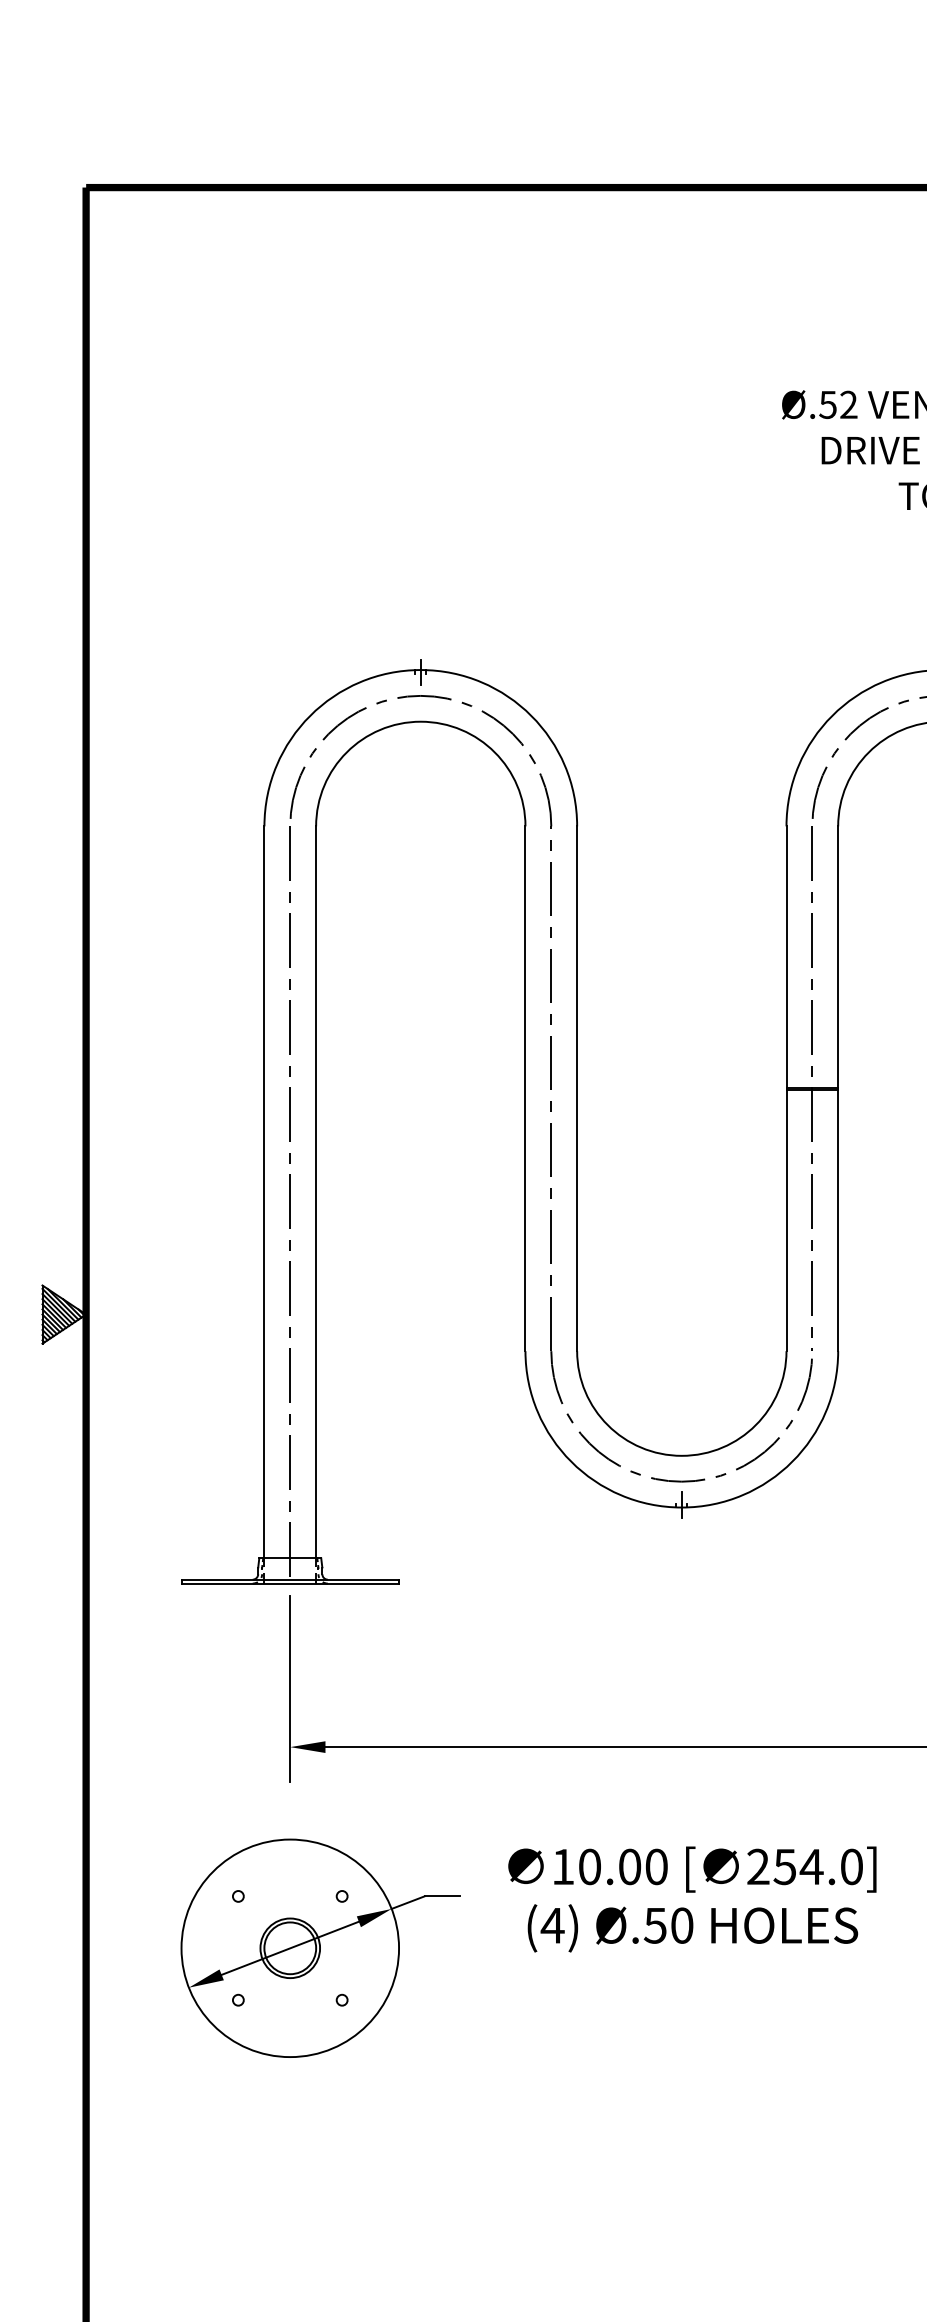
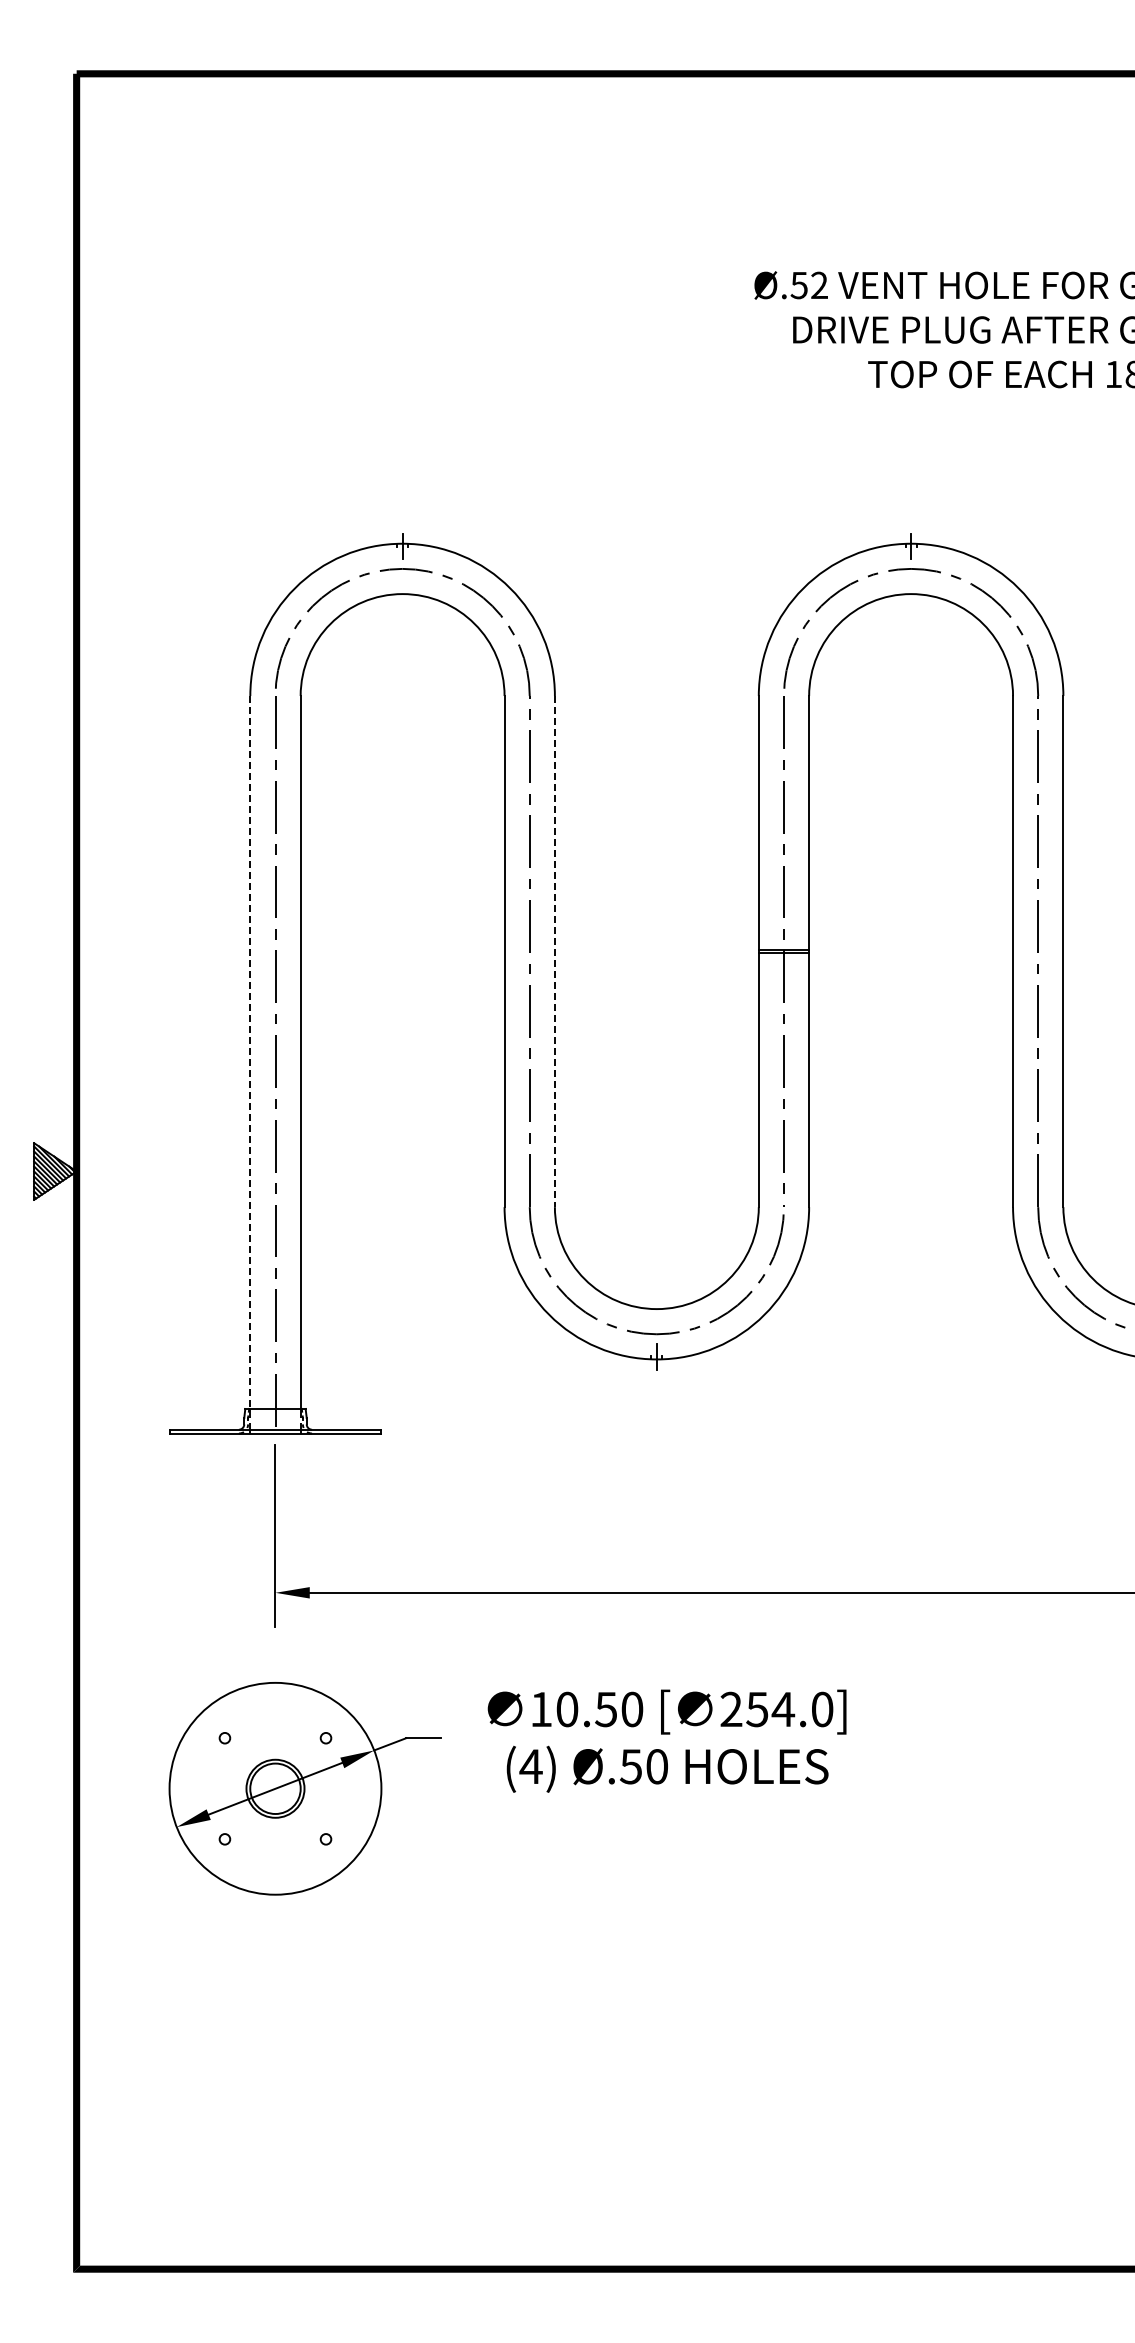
line: (576, 1088) -> (554, 951), solid -> dashed
line: (264, 1193) -> (250, 1053), solid -> dashed
text: (630, 1866) -> (606, 1709), 10.00 -> 10.50

